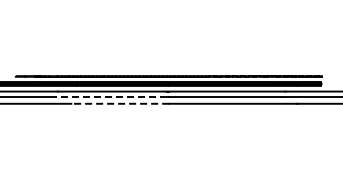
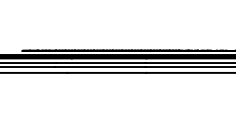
line: (111, 96) -> (99, 67), dashed -> solid
line: (120, 103) -> (107, 72), dashed -> solid

